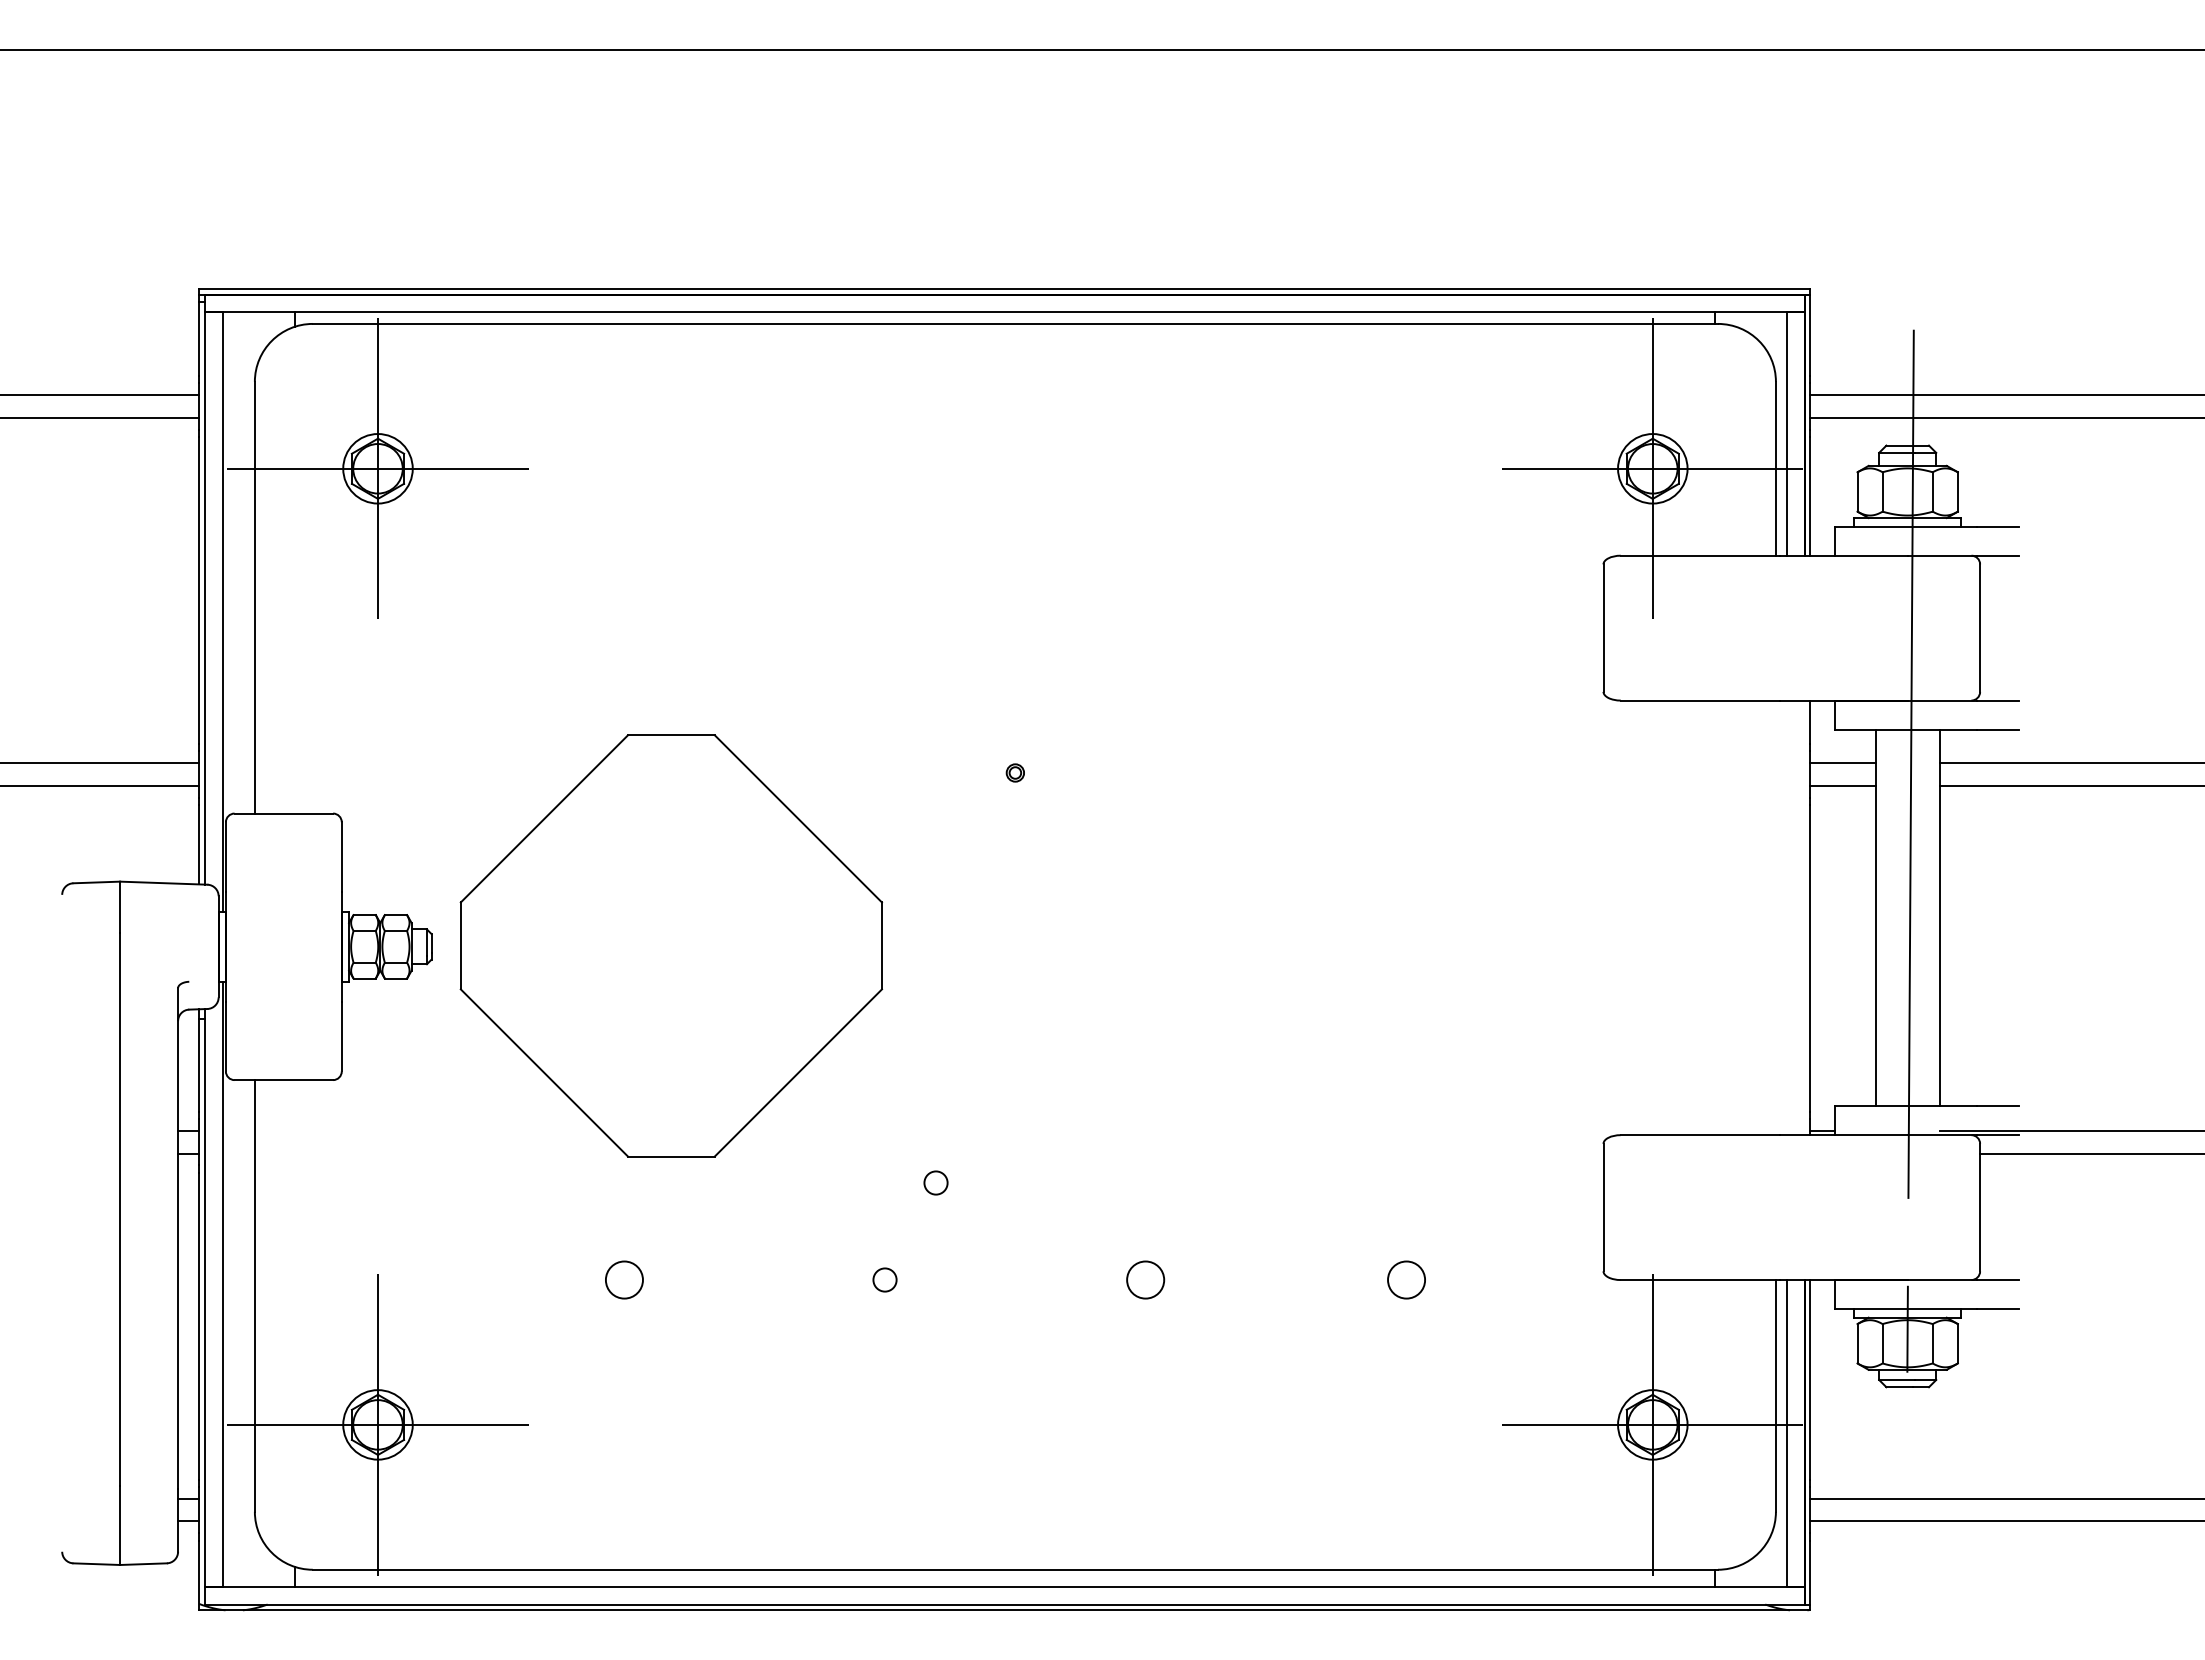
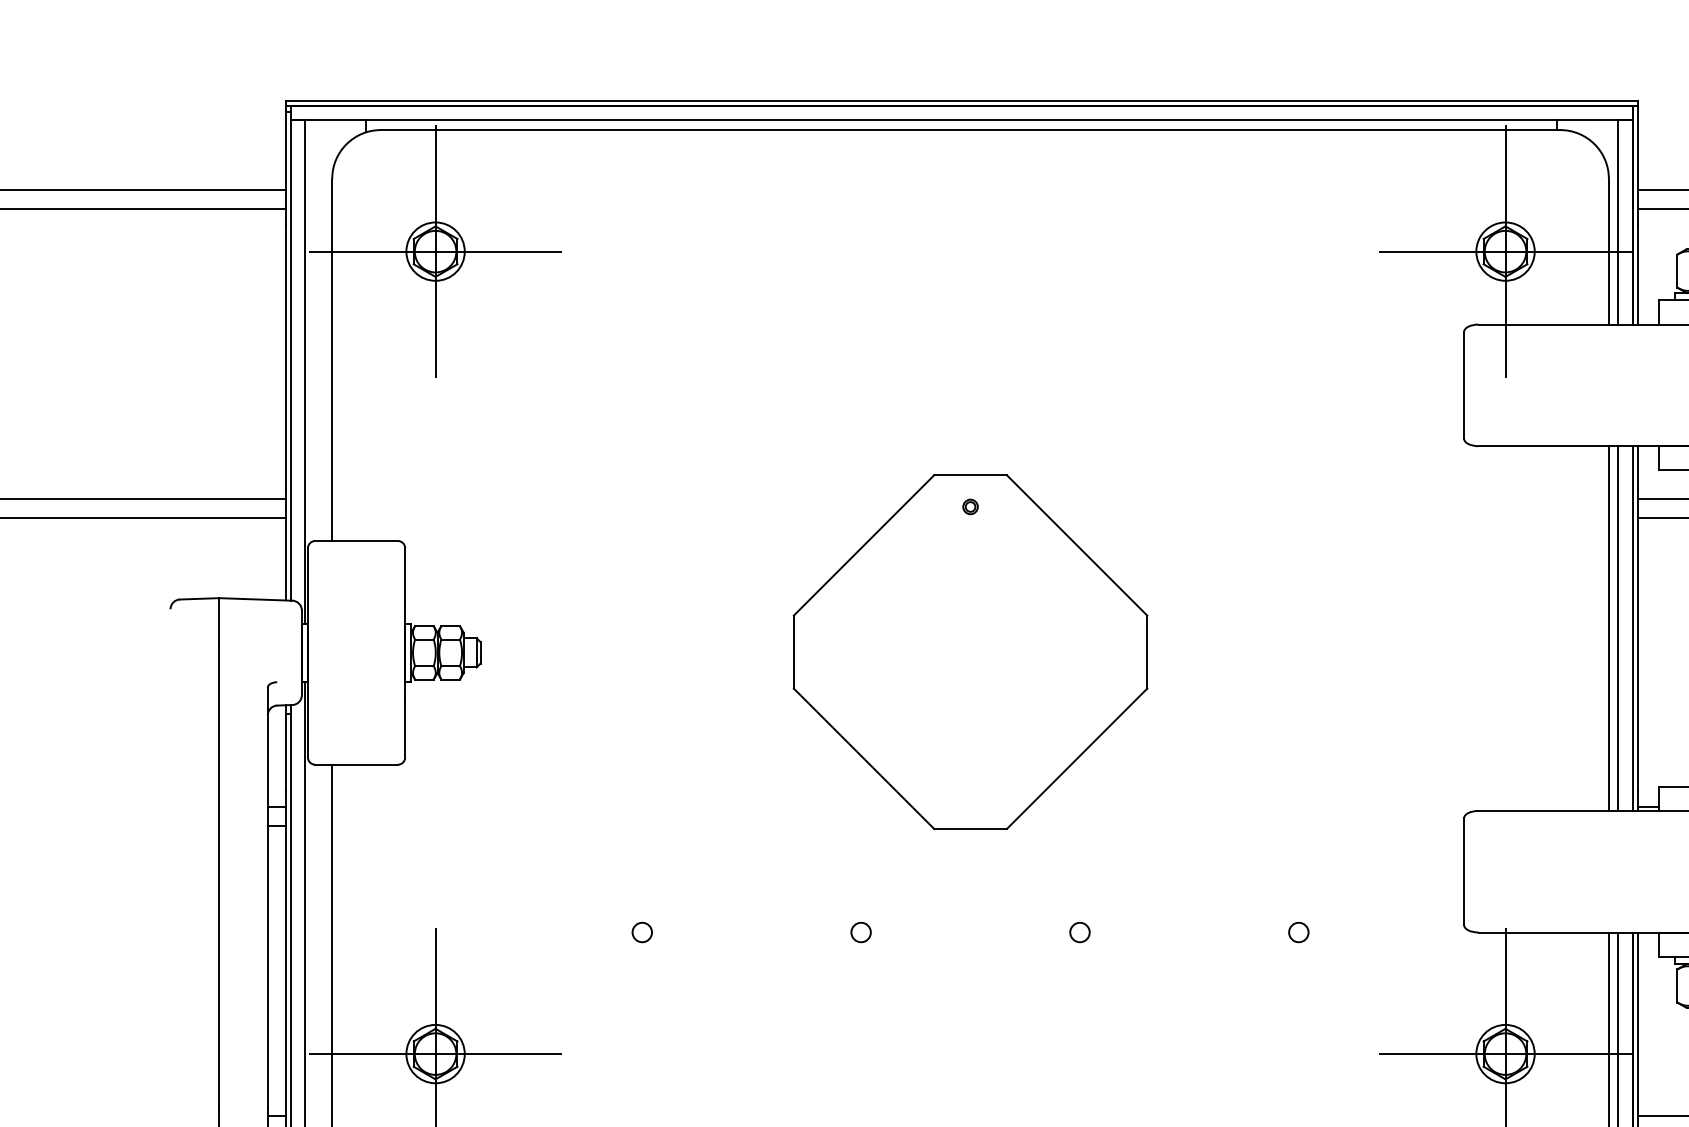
line: (1775, 917) -> (1608, 628), added
line: (1787, 917) -> (1618, 628), added
line: (1804, 917) -> (1632, 628), added
part: (671, 945) -> (970, 651), moved
circle: (935, 1182) -> (903, 850), removed
circle: (623, 1279) -> (641, 932), size x0.62
circle: (1145, 1279) -> (1079, 932), size x0.62
circle: (1406, 1279) -> (1298, 932), size x0.62

